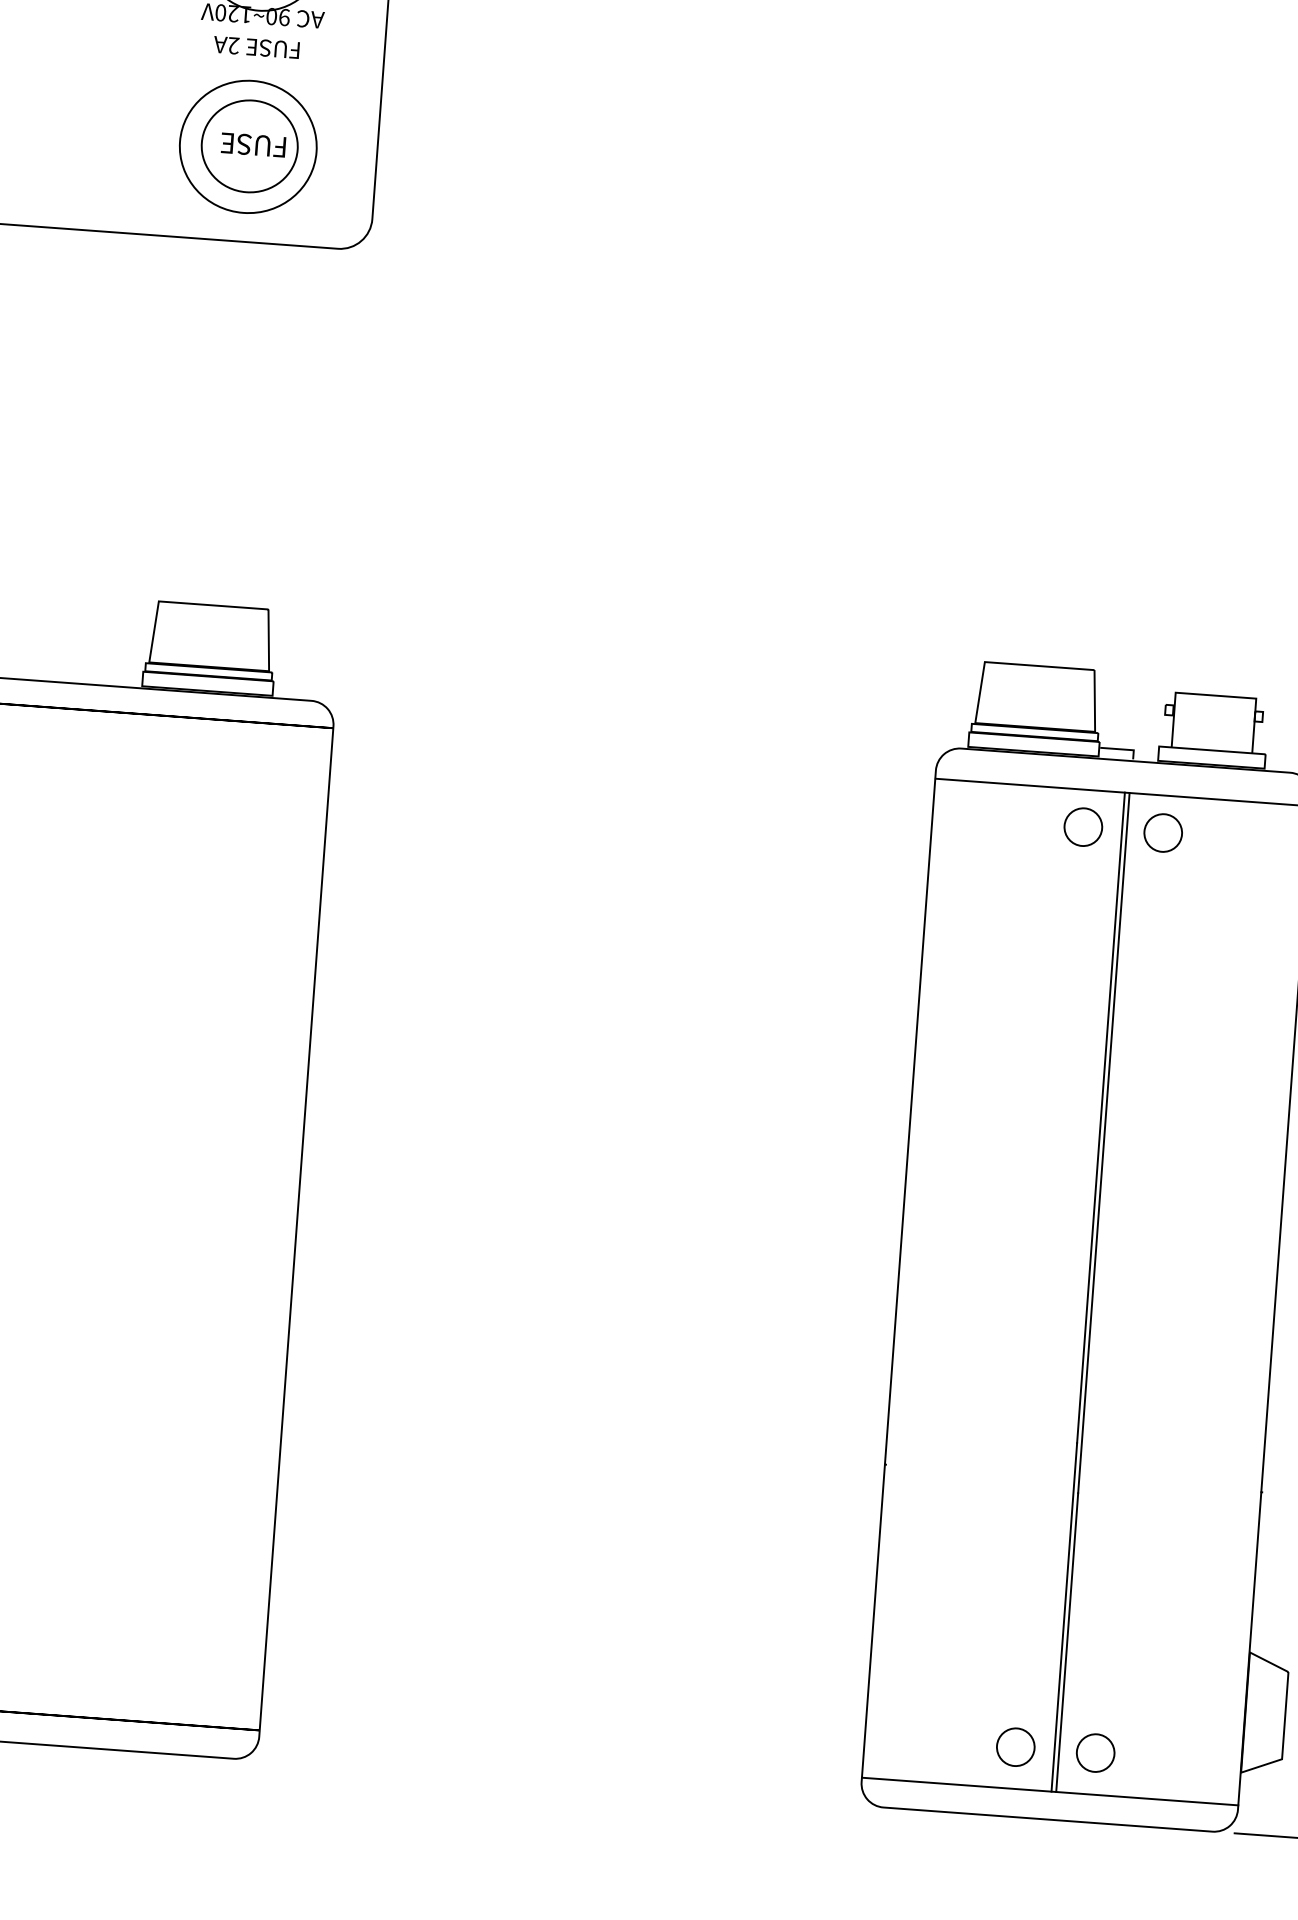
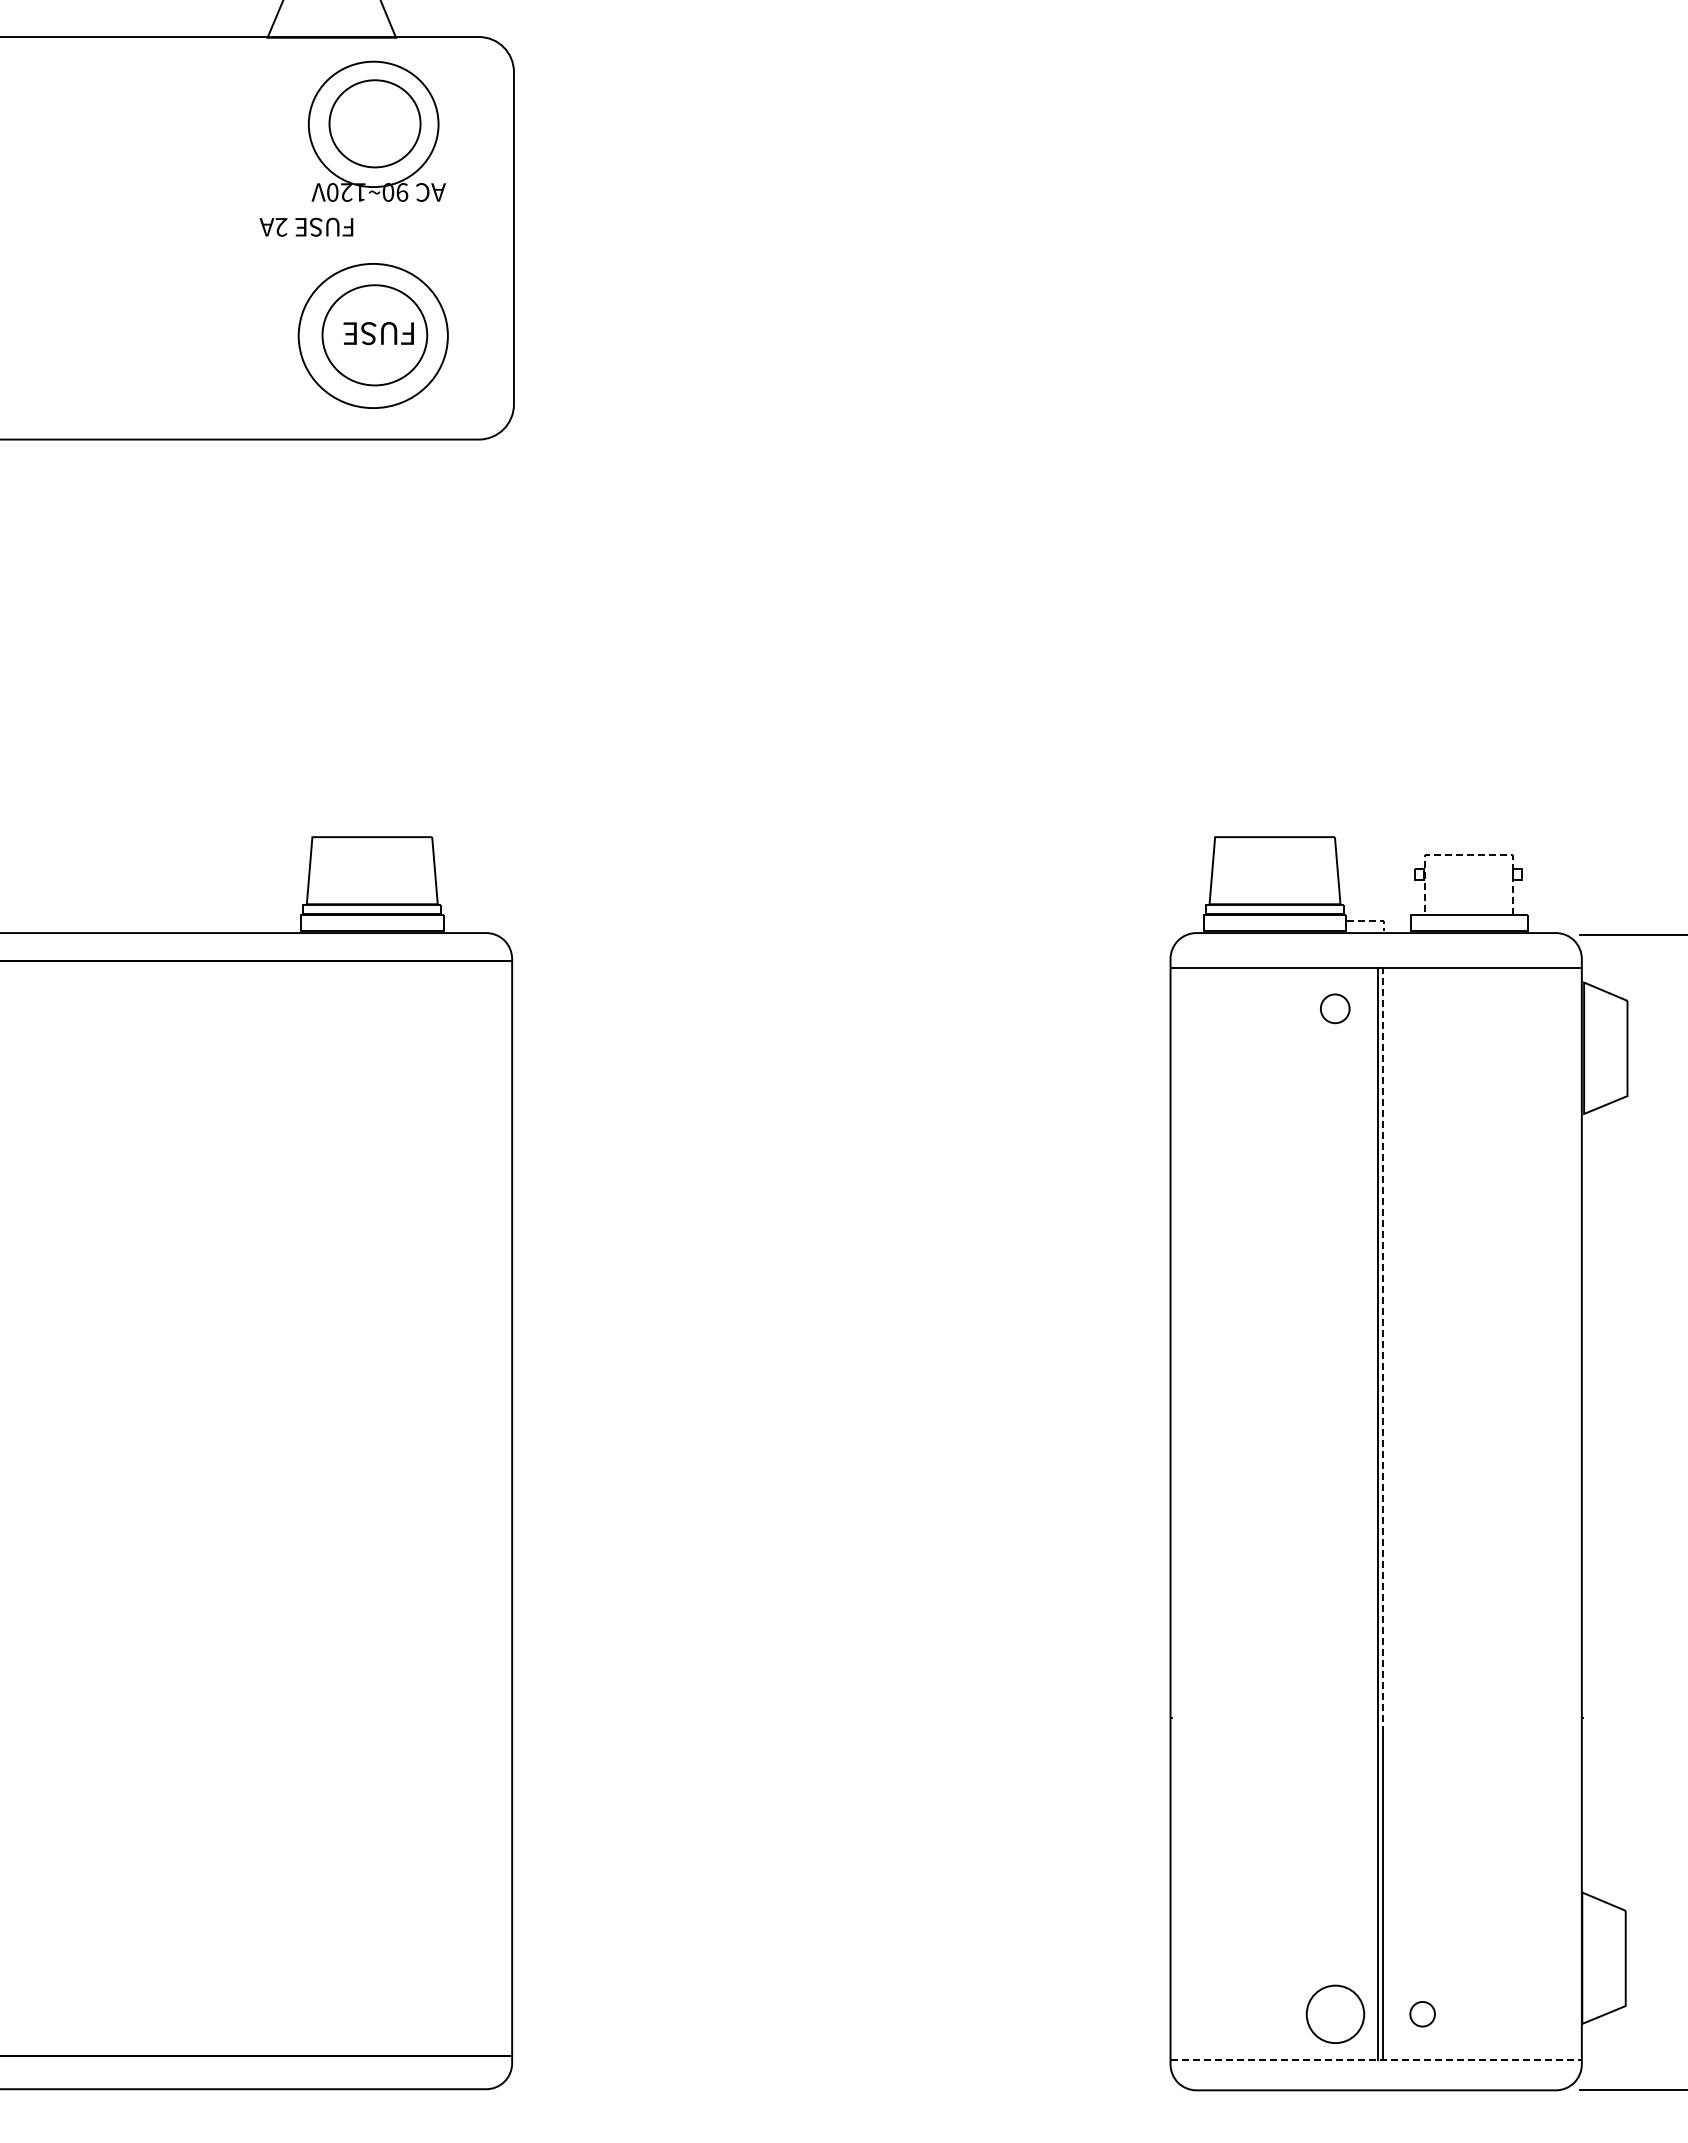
text: (256, 46) -> (306, 226), moved
line: (1215, 695) -> (1468, 855), solid -> dashed
line: (1122, 749) -> (1371, 921), solid -> dashed
circle: (1082, 826) -> (1334, 1008), size x0.7
circle: (1163, 832) -> (1422, 1008), removed
line: (1103, 1143) -> (1382, 1350), solid -> dashed
circle: (1015, 1746) -> (1334, 2013), size x1.4
circle: (1095, 1752) -> (1422, 2013), size x0.6
line: (1050, 1791) -> (1376, 2059), solid -> dashed

